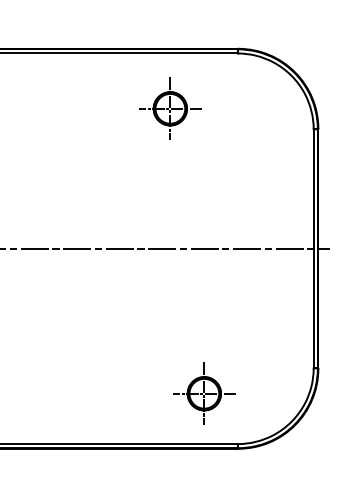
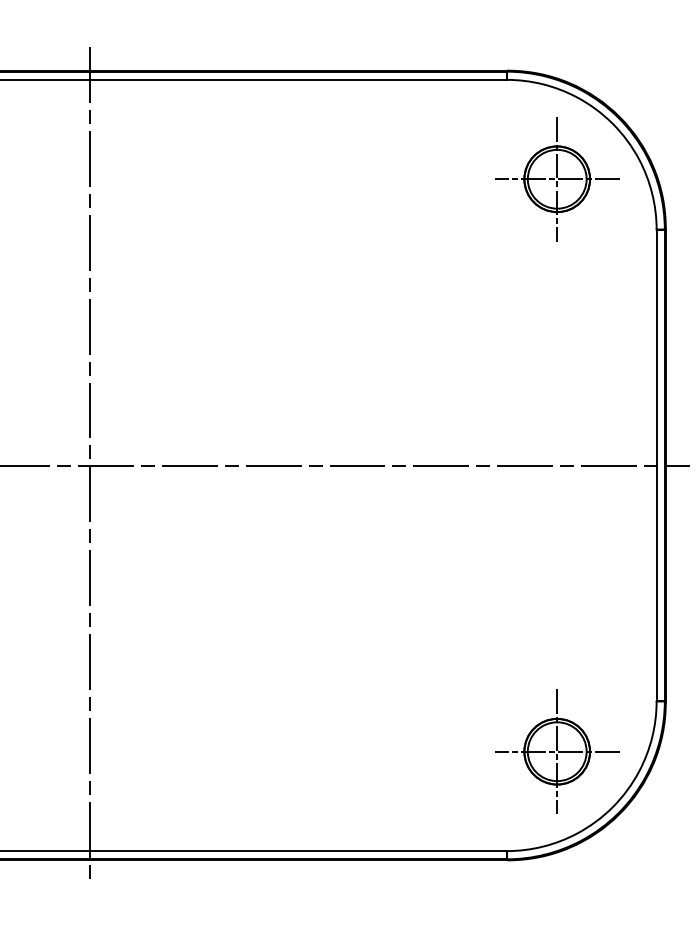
part: (170, 108) -> (557, 178), moved
line: (26, 248) -> (89, 464), added
part: (204, 393) -> (557, 751), moved

